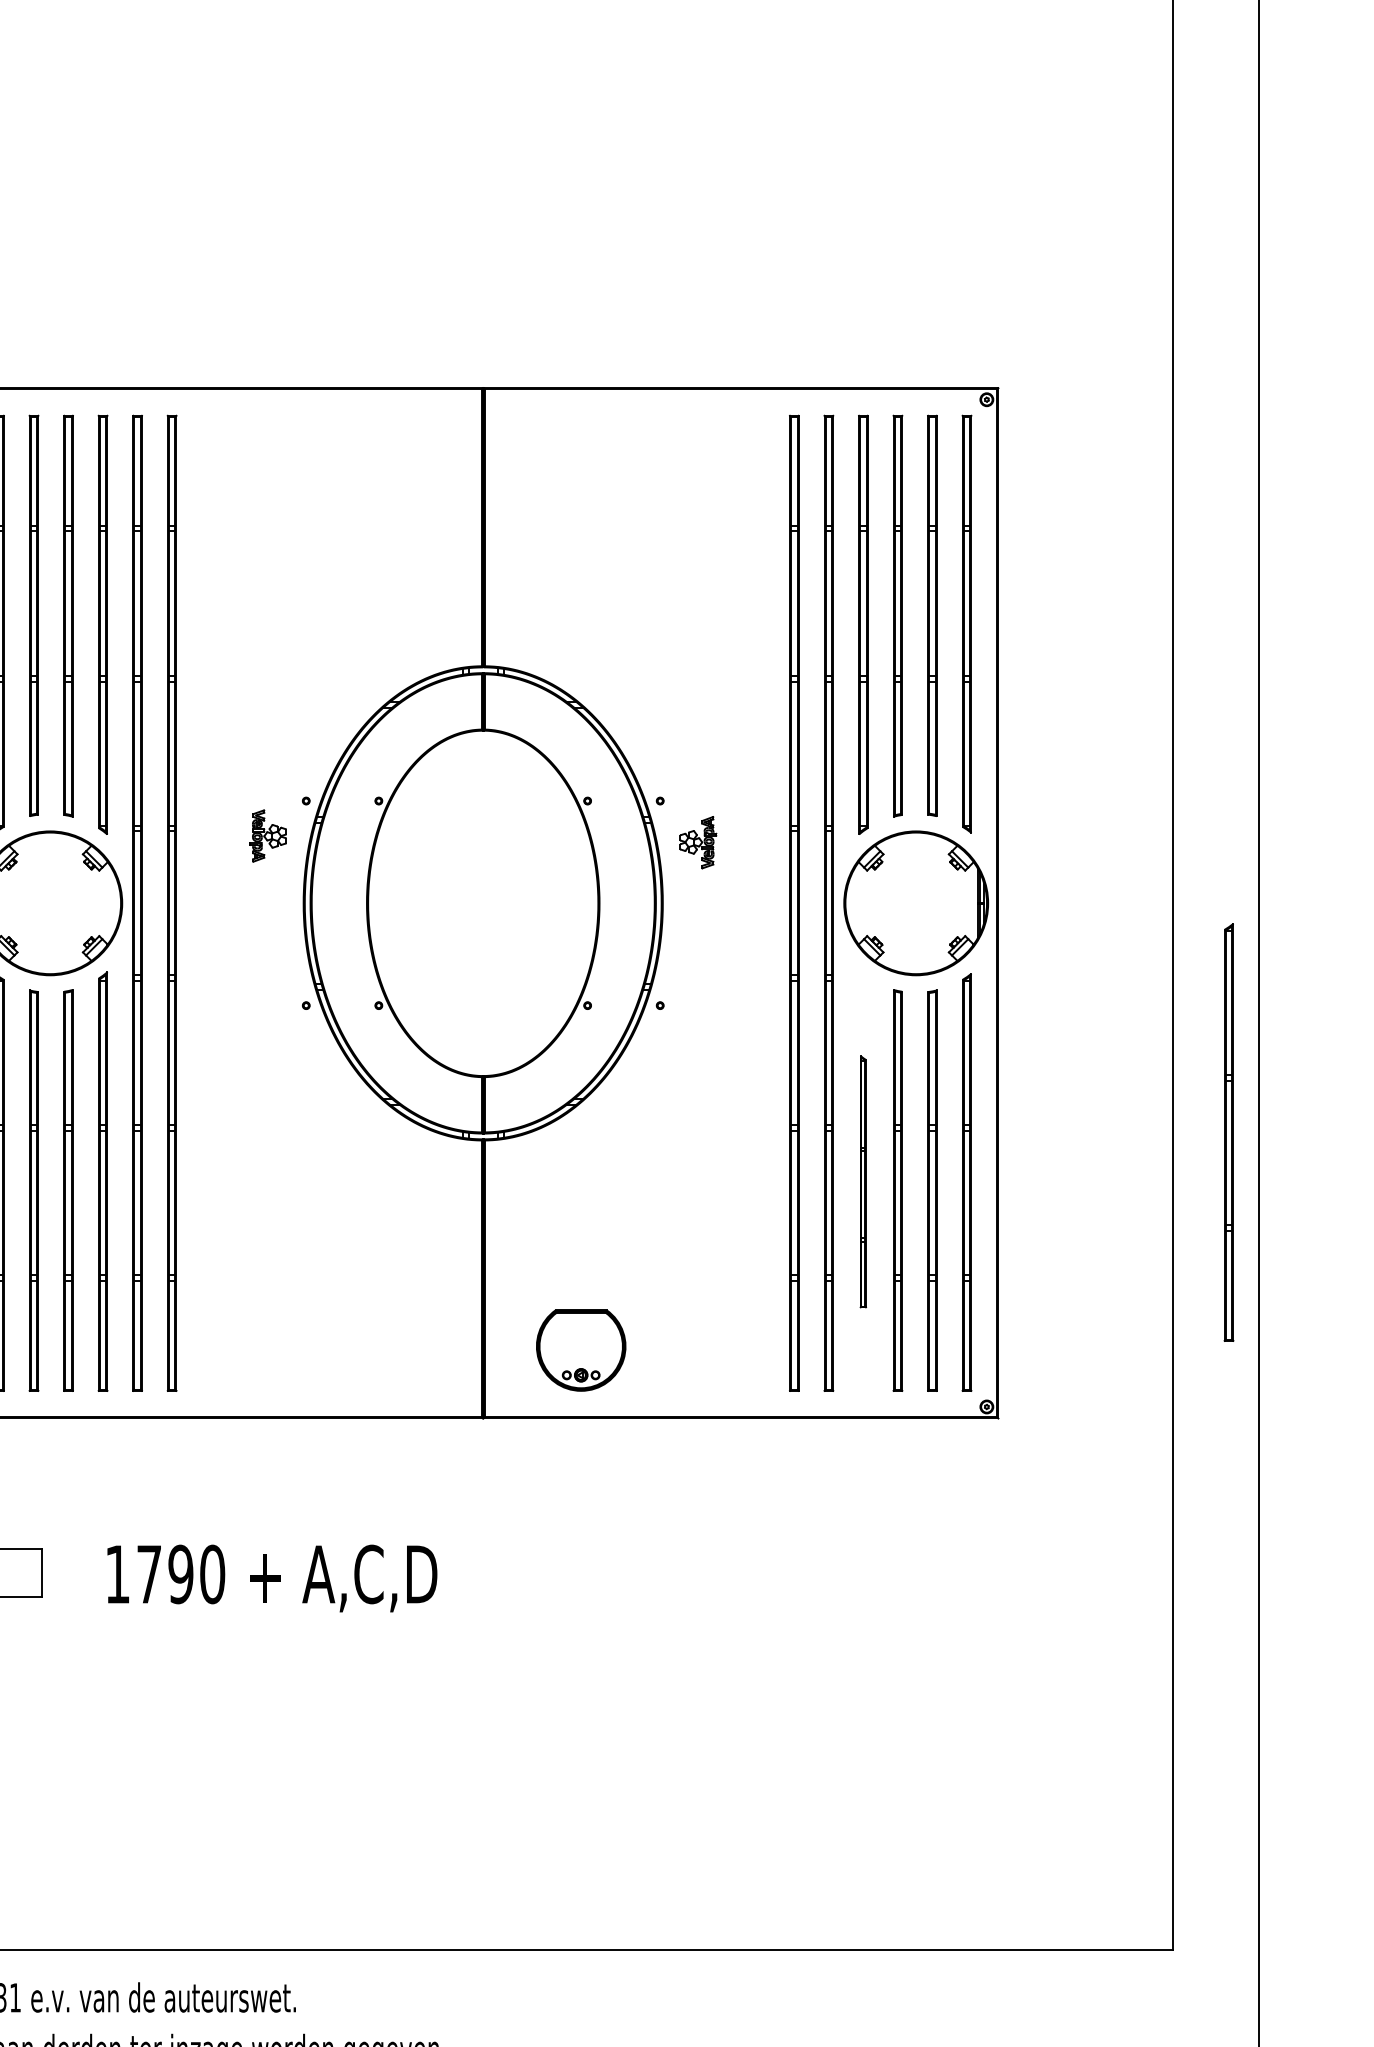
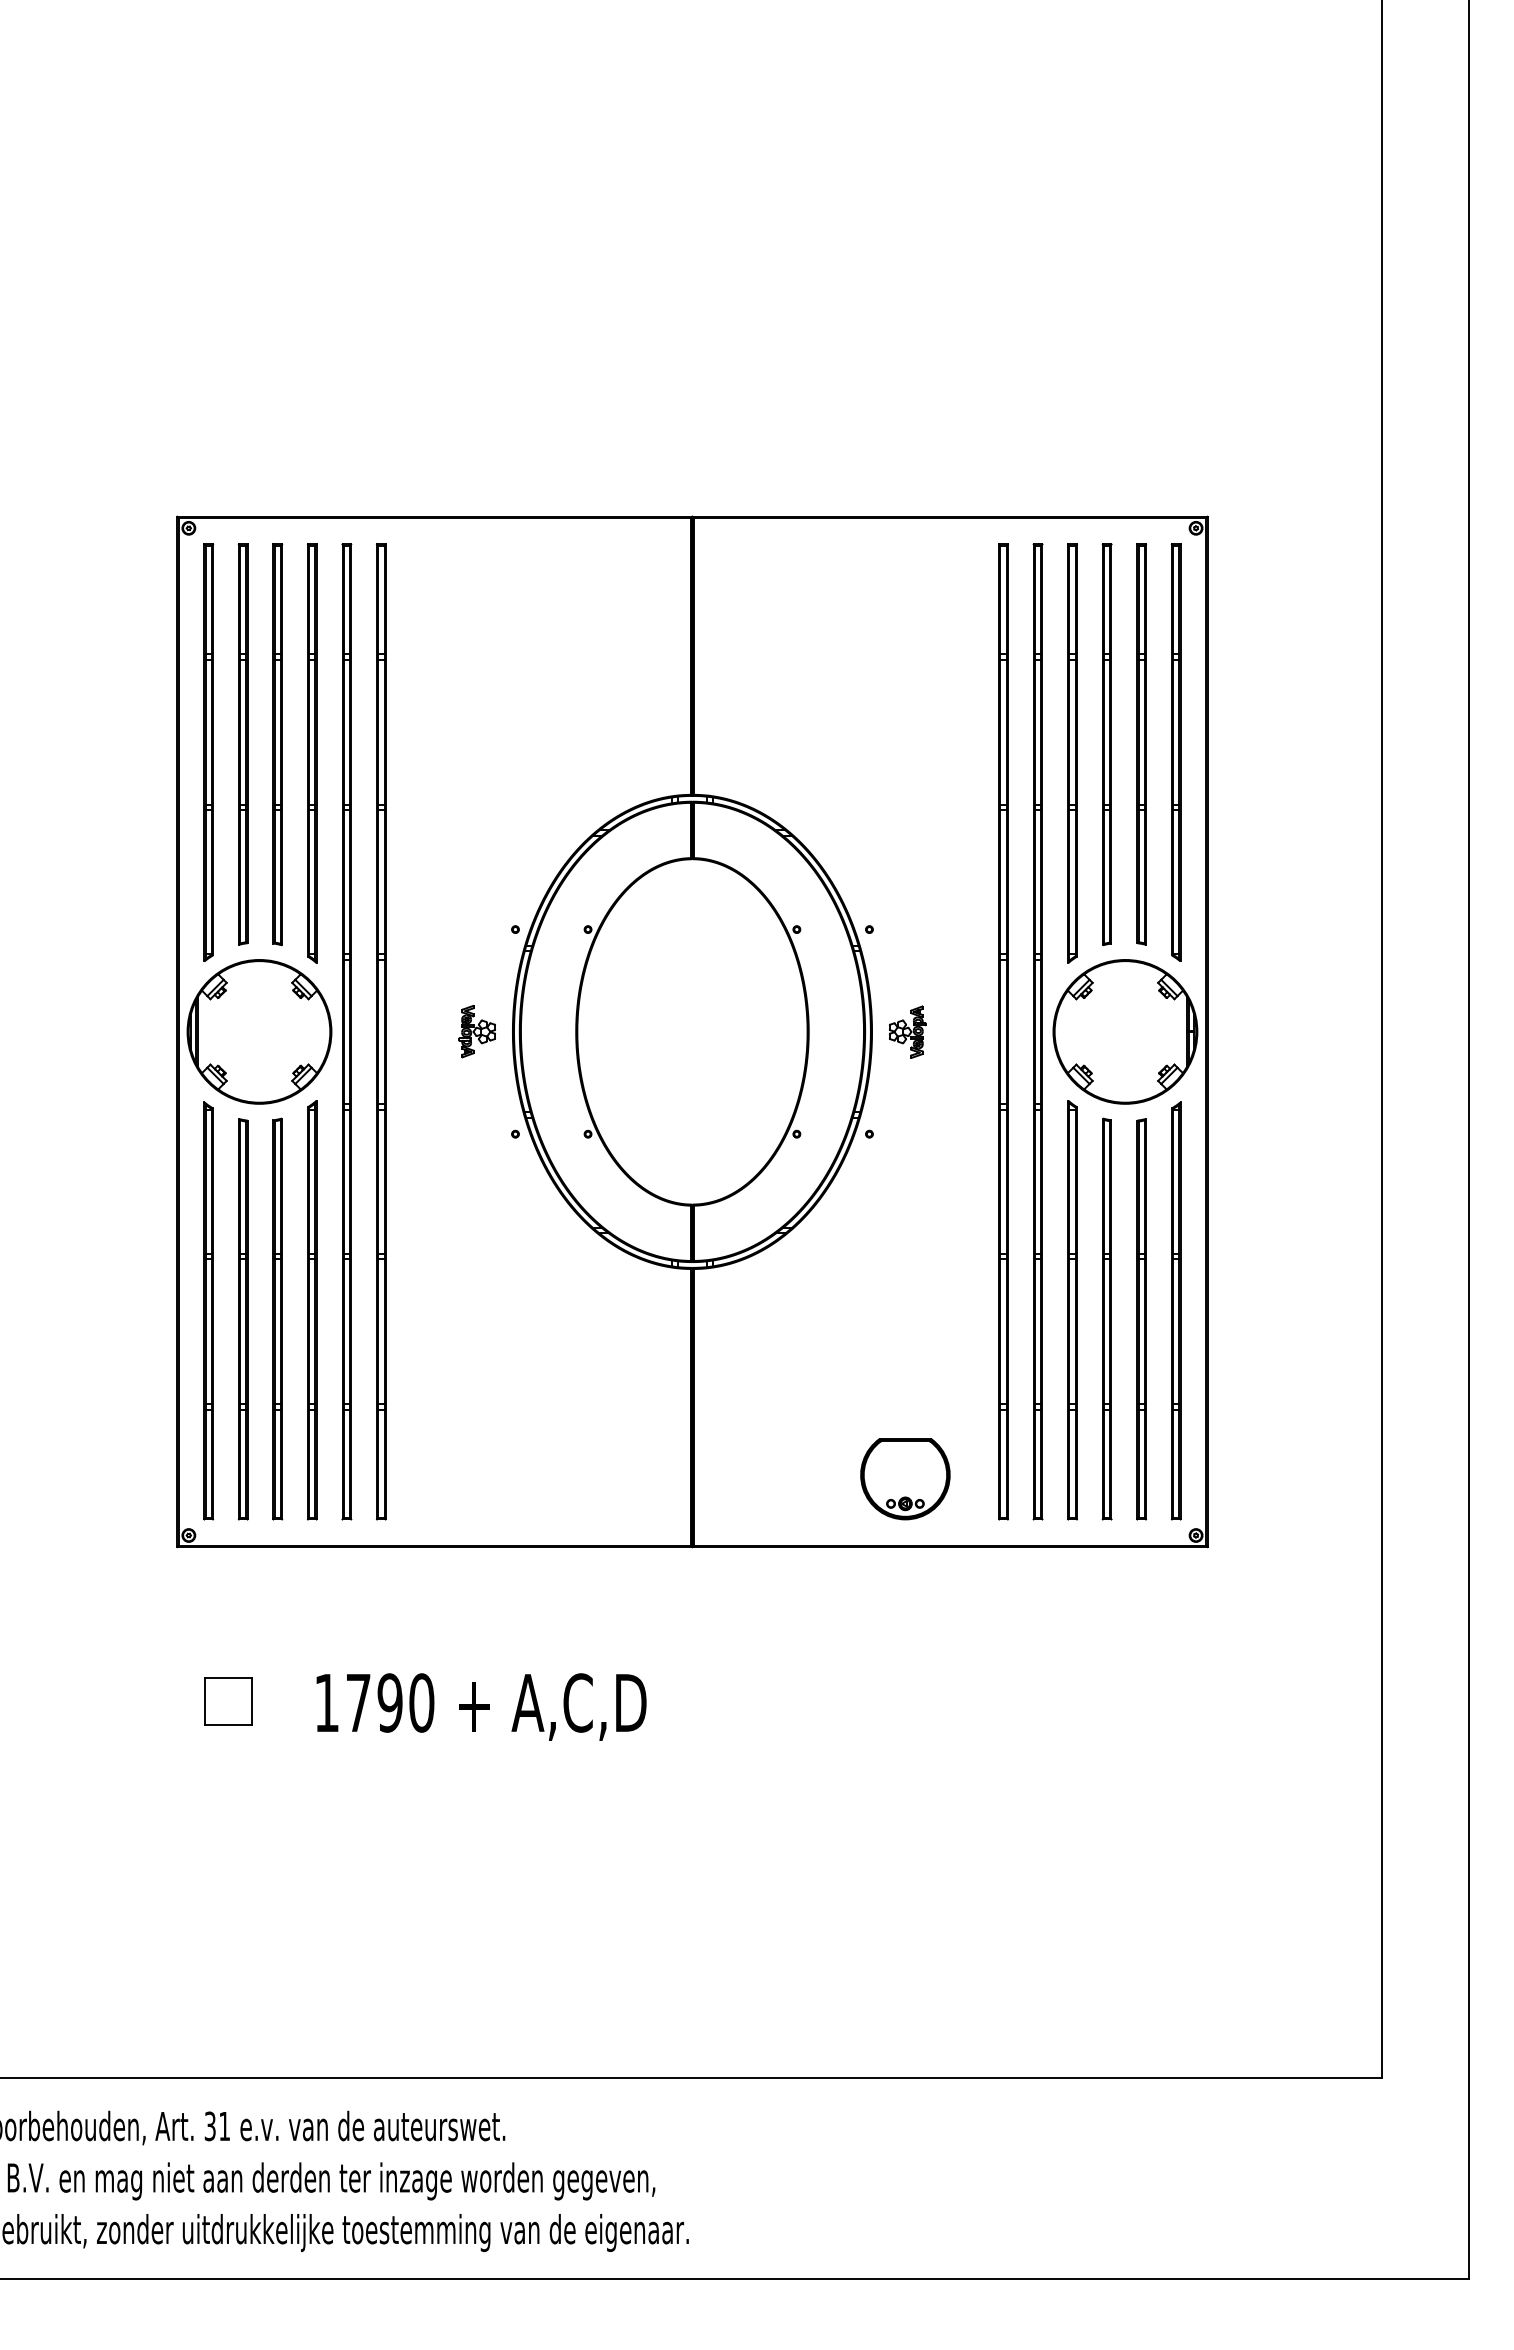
part: (267, 835) -> (476, 1031), moved
part: (698, 841) -> (907, 1031), moved
part: (1228, 1131) -> (1437, 1260), removed
part: (863, 1181) -> (1072, 1310), size x1.67
part: (581, 1350) -> (905, 1479), moved

